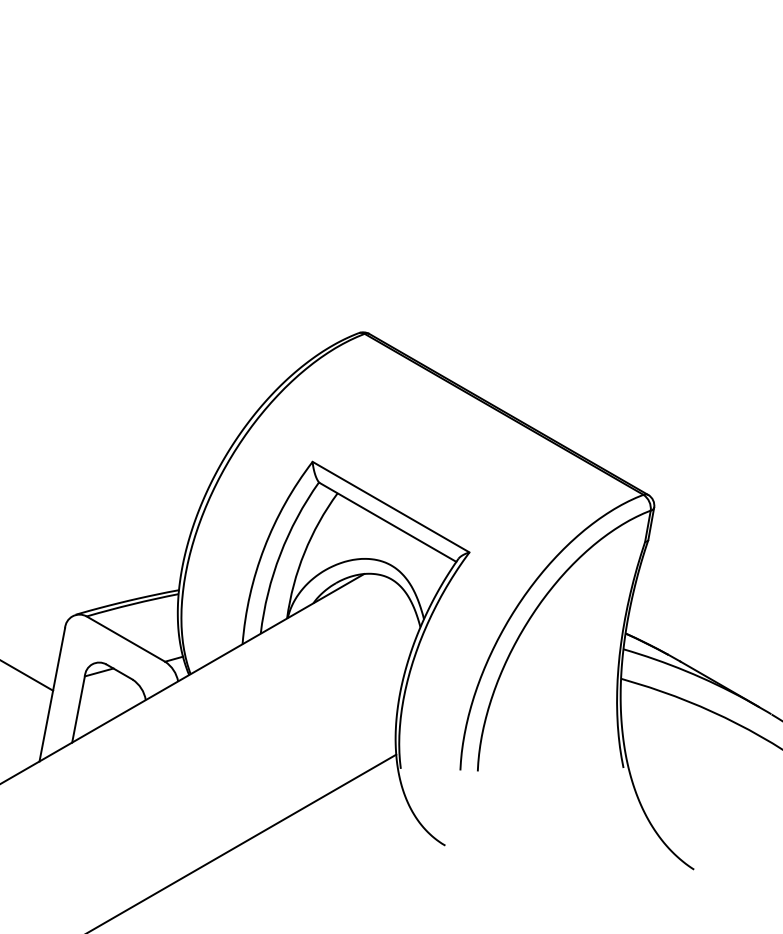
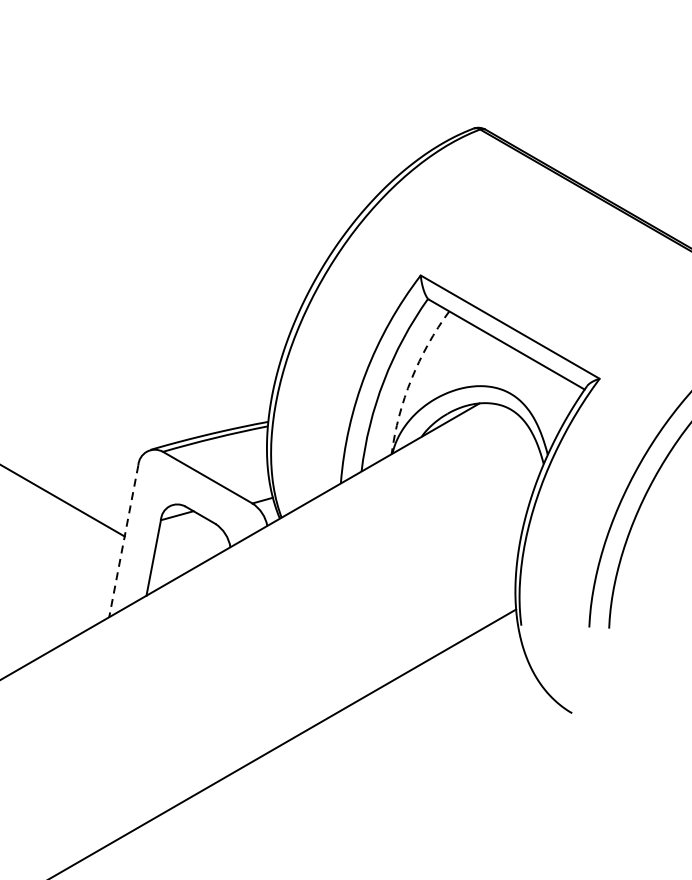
arc: (304, 552) -> (411, 378), solid -> dashed
line: (52, 694) -> (124, 540), solid -> dashed

